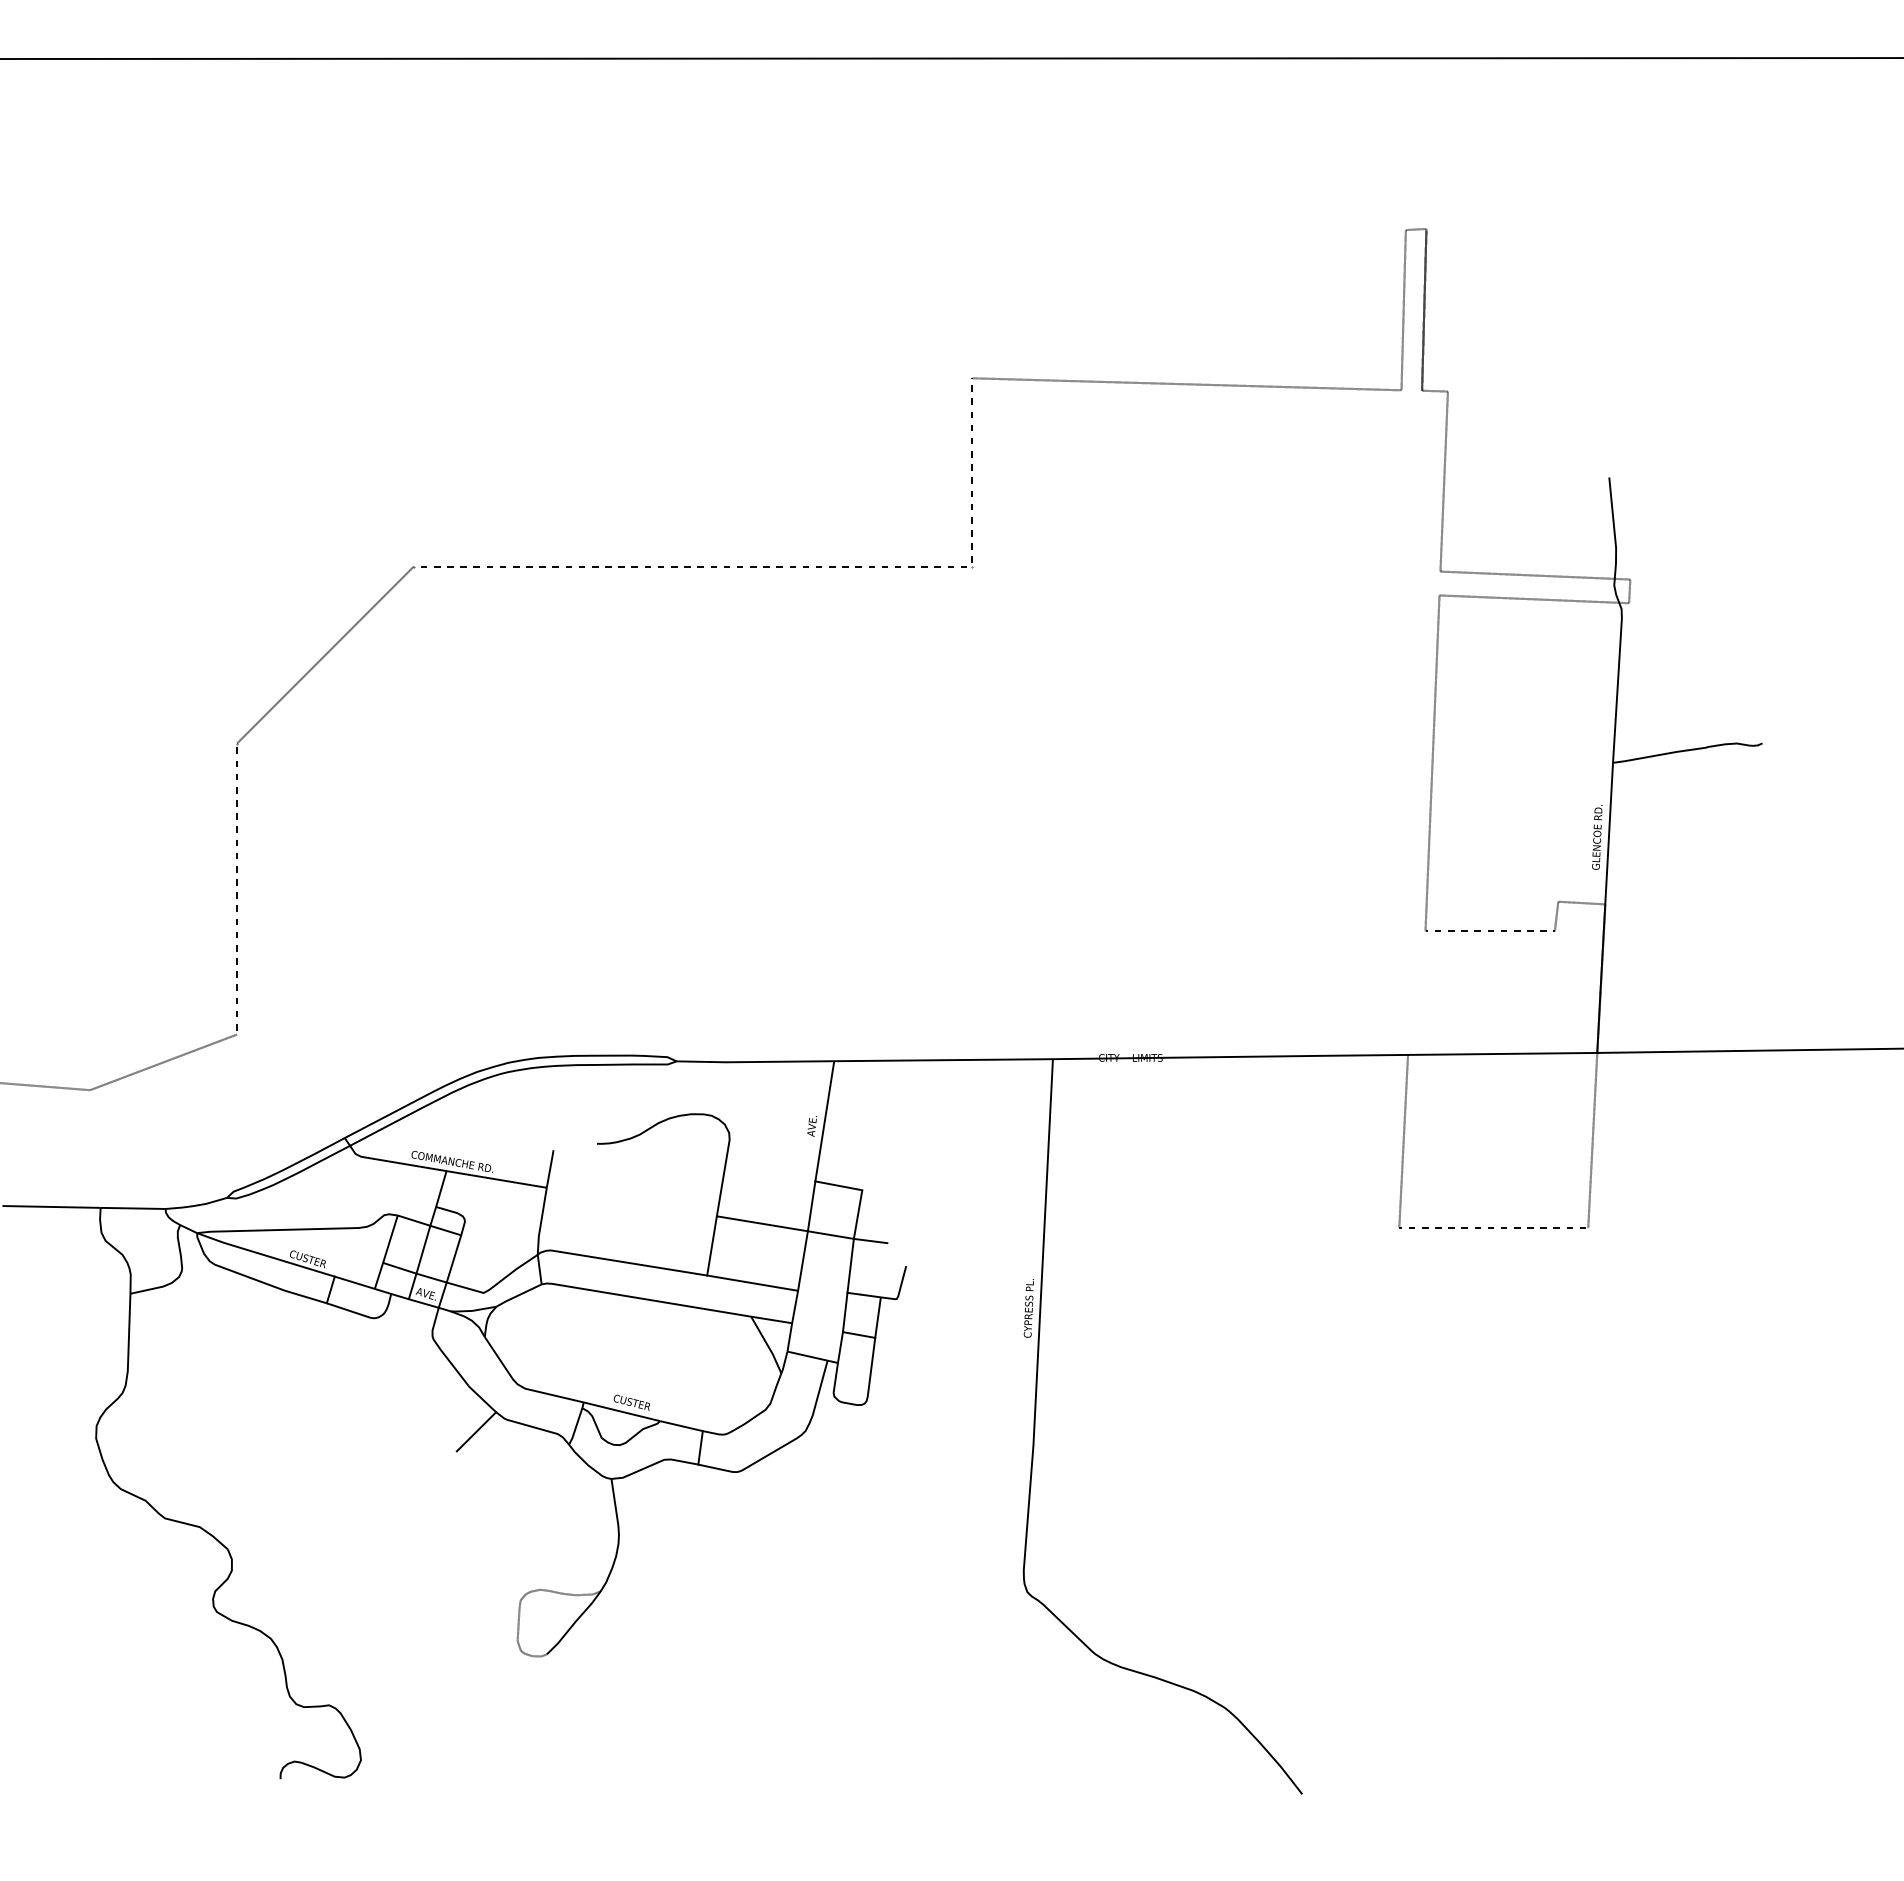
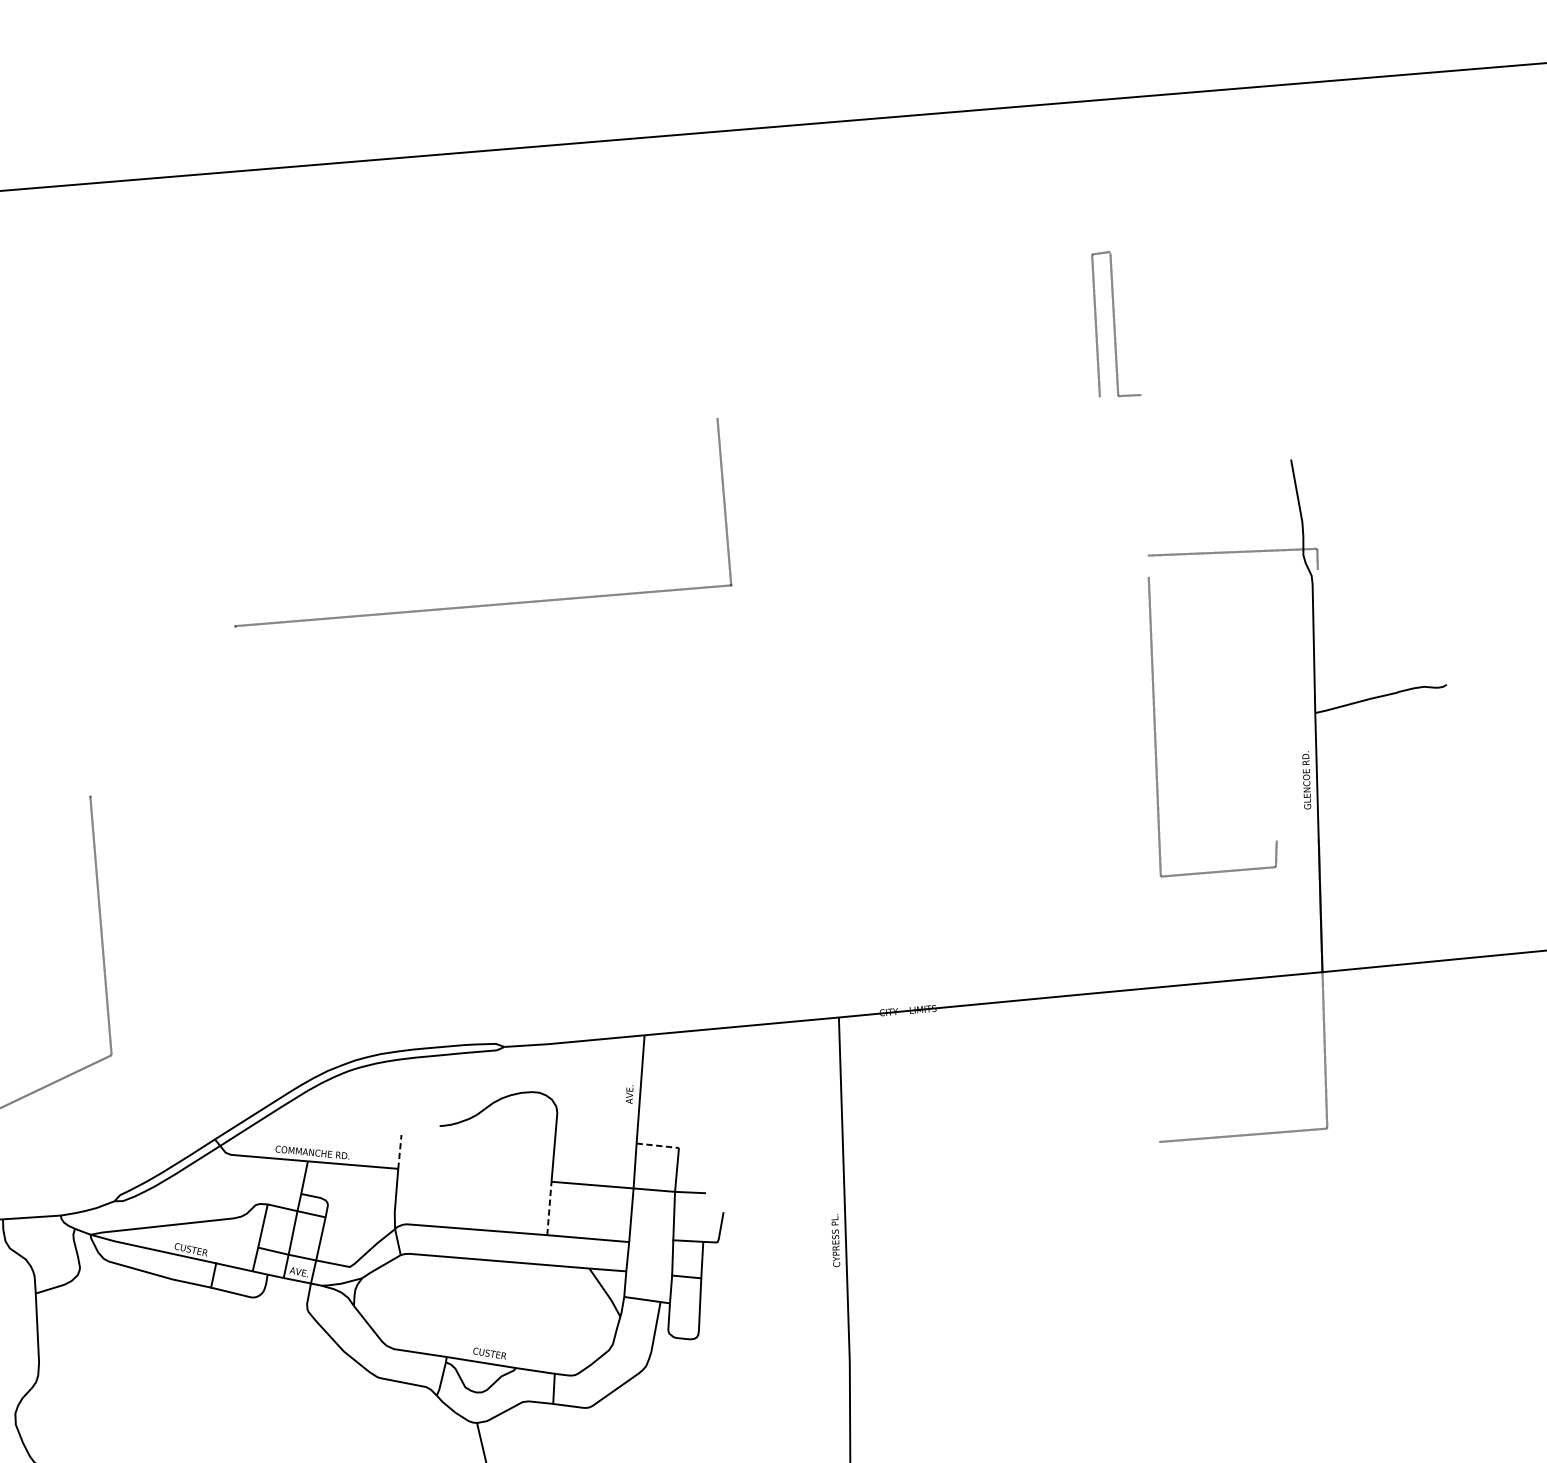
line: (1424, 309) -> (1114, 323), removed
line: (1186, 384) -> (908, 407), removed
line: (1443, 481) -> (1143, 475), removed
line: (1534, 599) -> (1233, 573), removed
line: (325, 654) -> (162, 710), removed
line: (1581, 902) -> (1297, 839), removed
line: (1403, 1140) -> (1156, 1064), removed
line: (550, 1168) -> (400, 1151), solid -> dashed
line: (838, 1185) -> (657, 1145), solid -> dashed
line: (712, 1245) -> (549, 1208), solid -> dashed
line: (476, 1431) -> (353, 1390), removed

